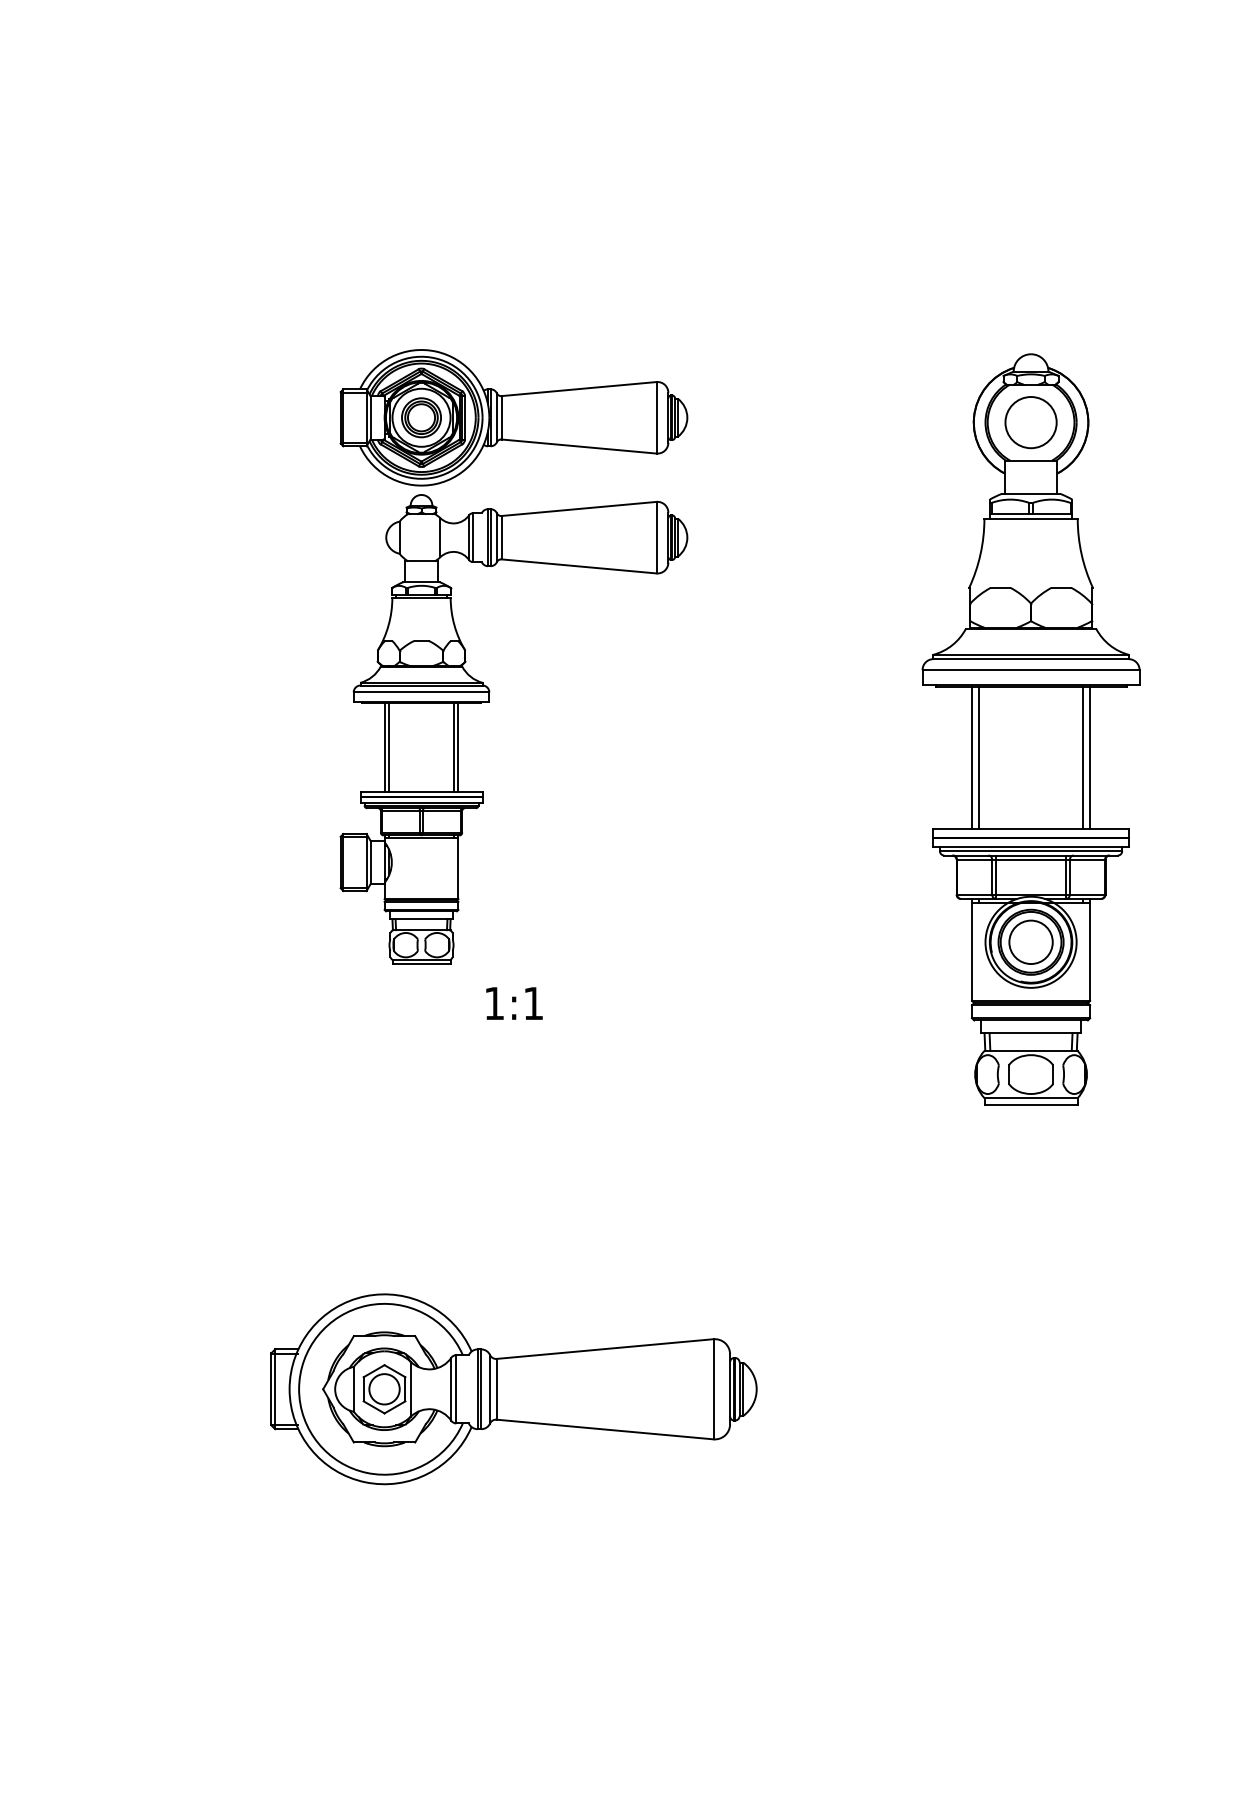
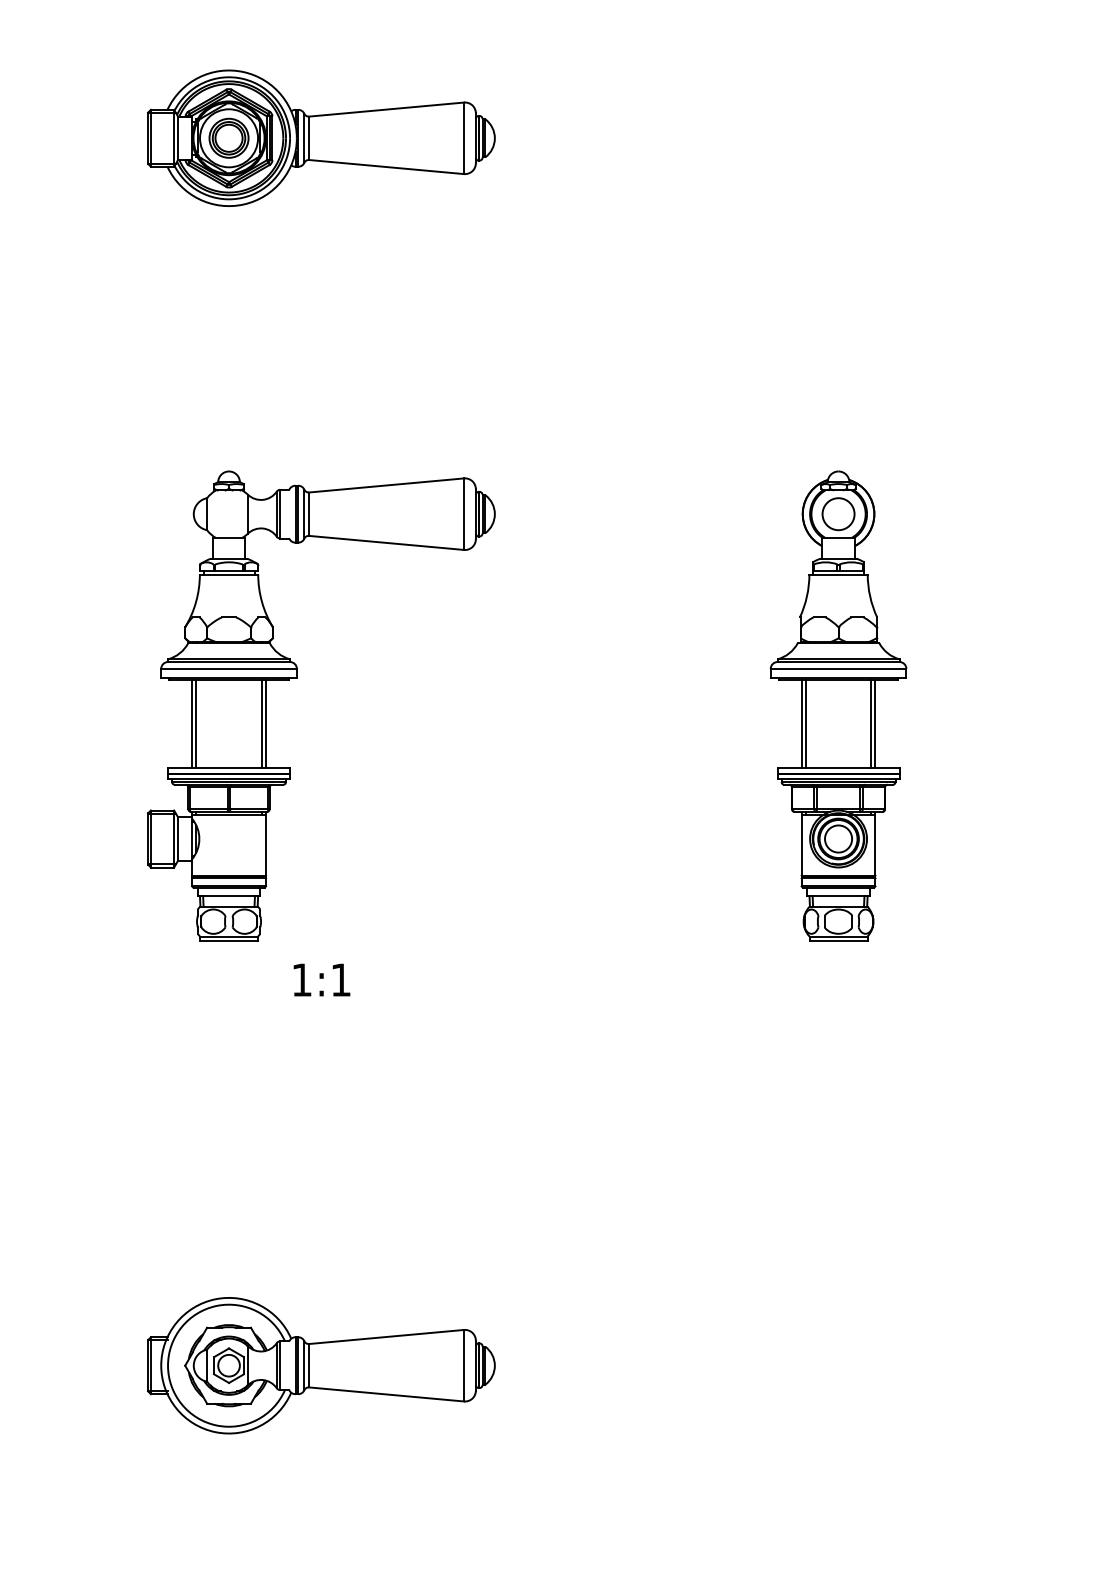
part: (513, 417) -> (321, 138), moved
part: (1030, 729) -> (838, 706), size x0.62
part: (513, 1388) -> (321, 1365), size x0.71

